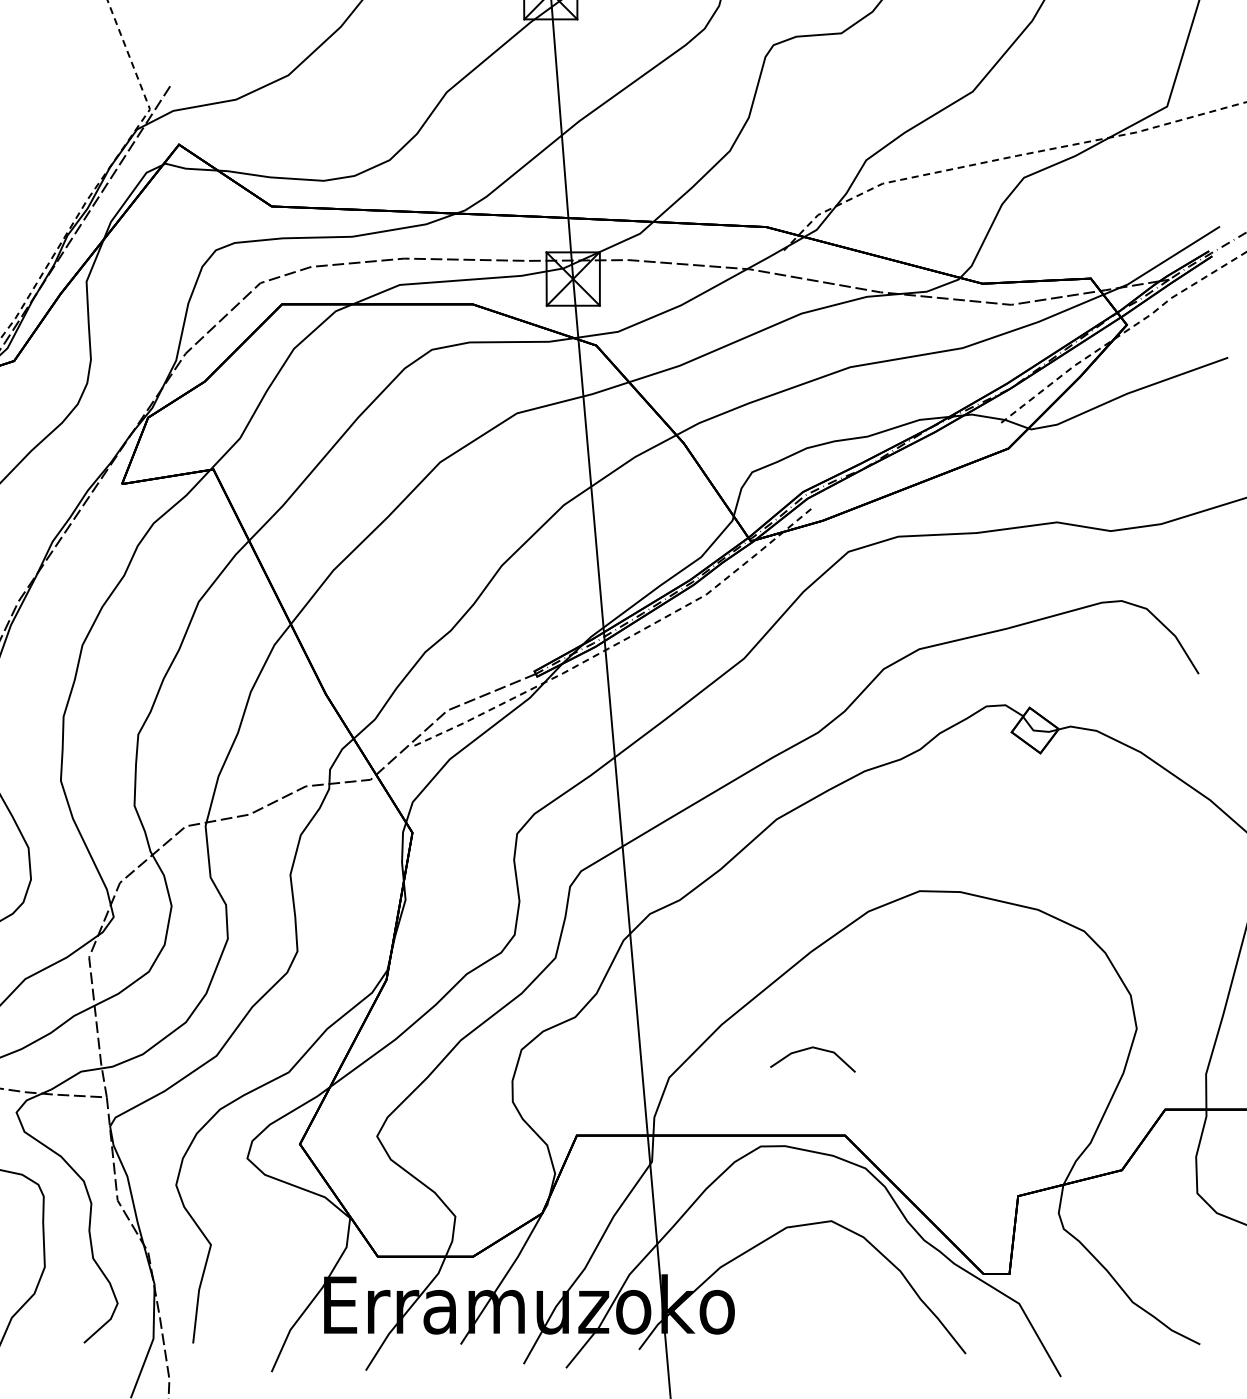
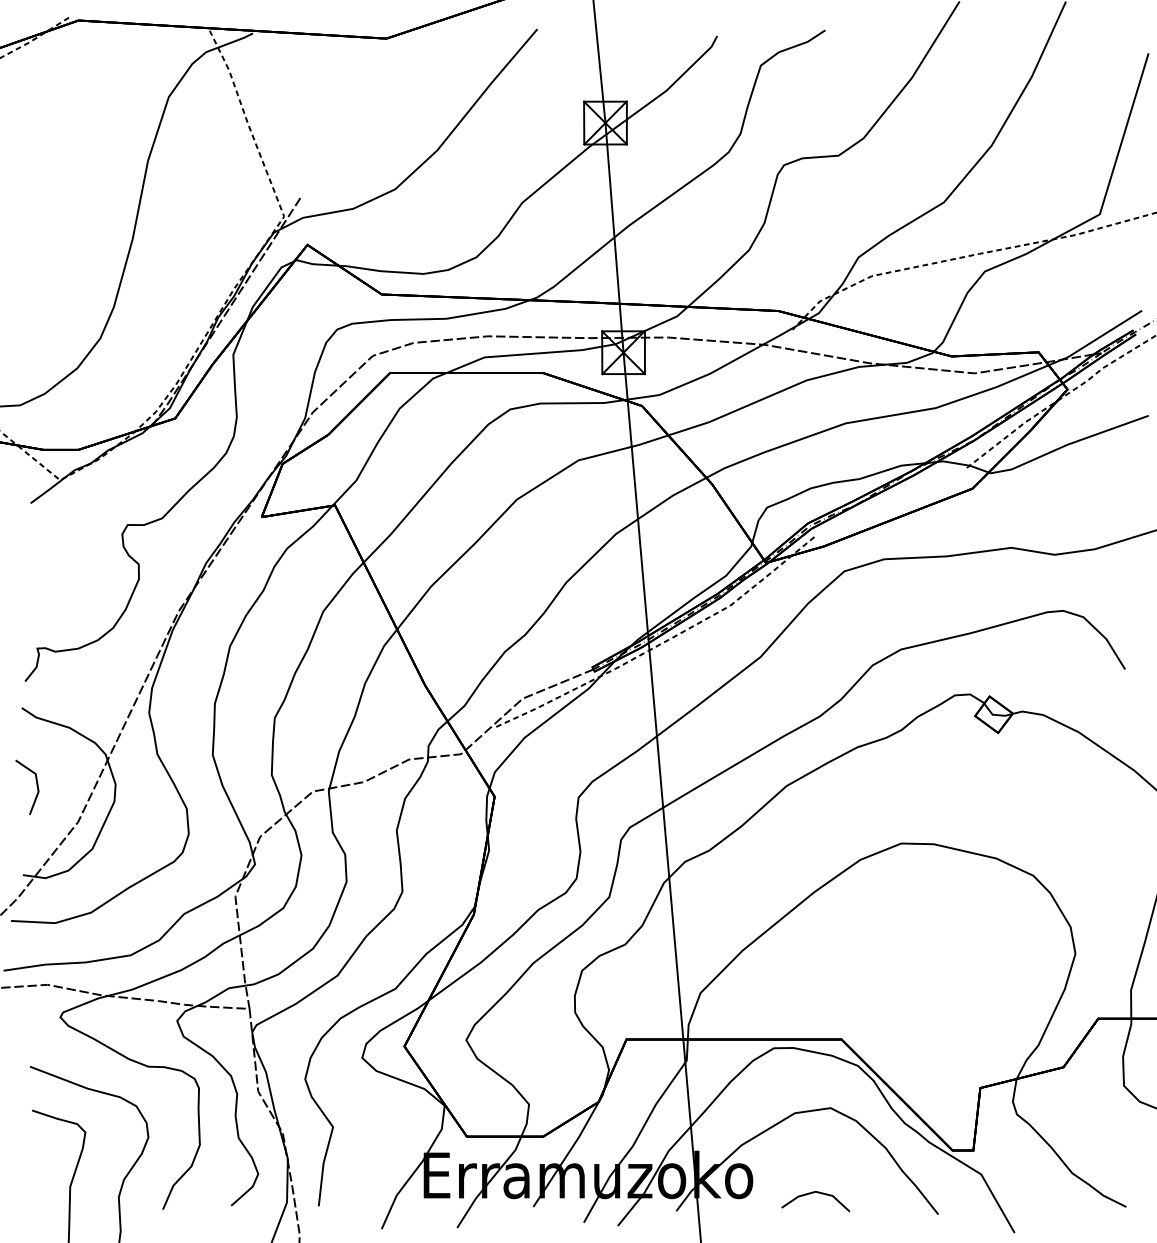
line: (810, 1049) -> (813, 1193), moved

